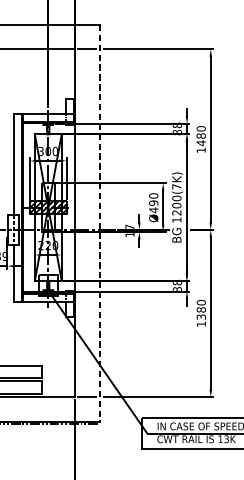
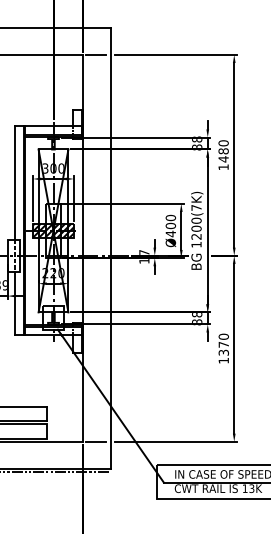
text: (153, 203) -> (170, 226), Ø490 -> Ø400
line: (99, 223) -> (110, 248), dashed -> solid
text: (201, 309) -> (223, 344), 1380 -> 1370

